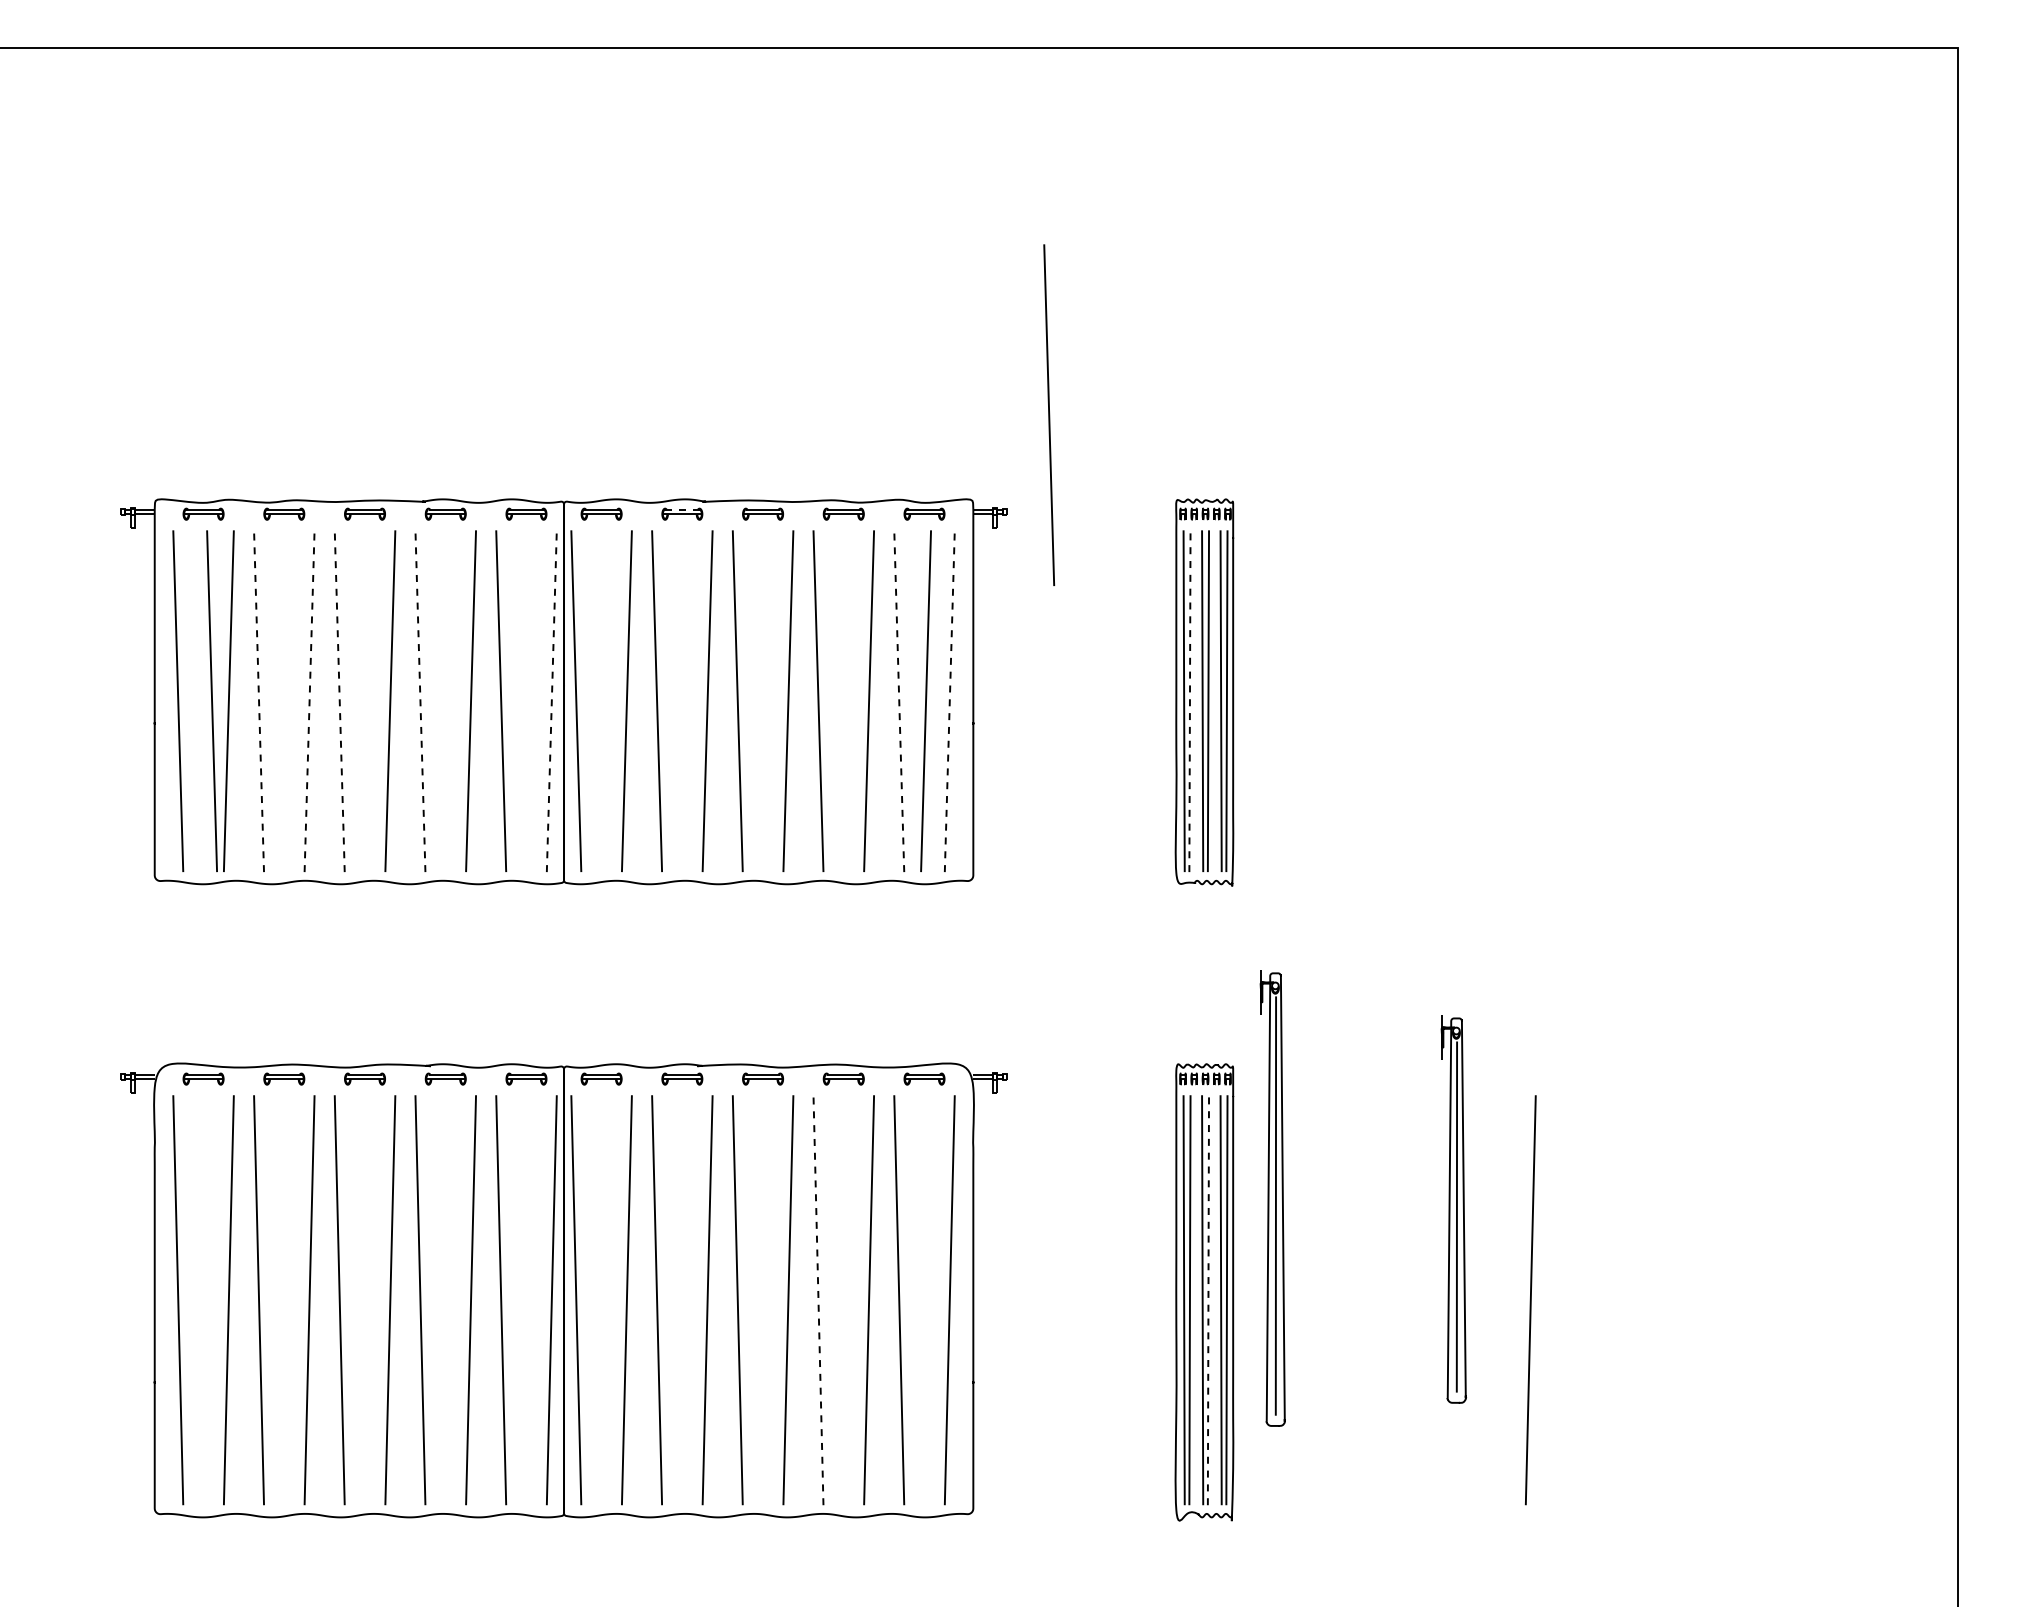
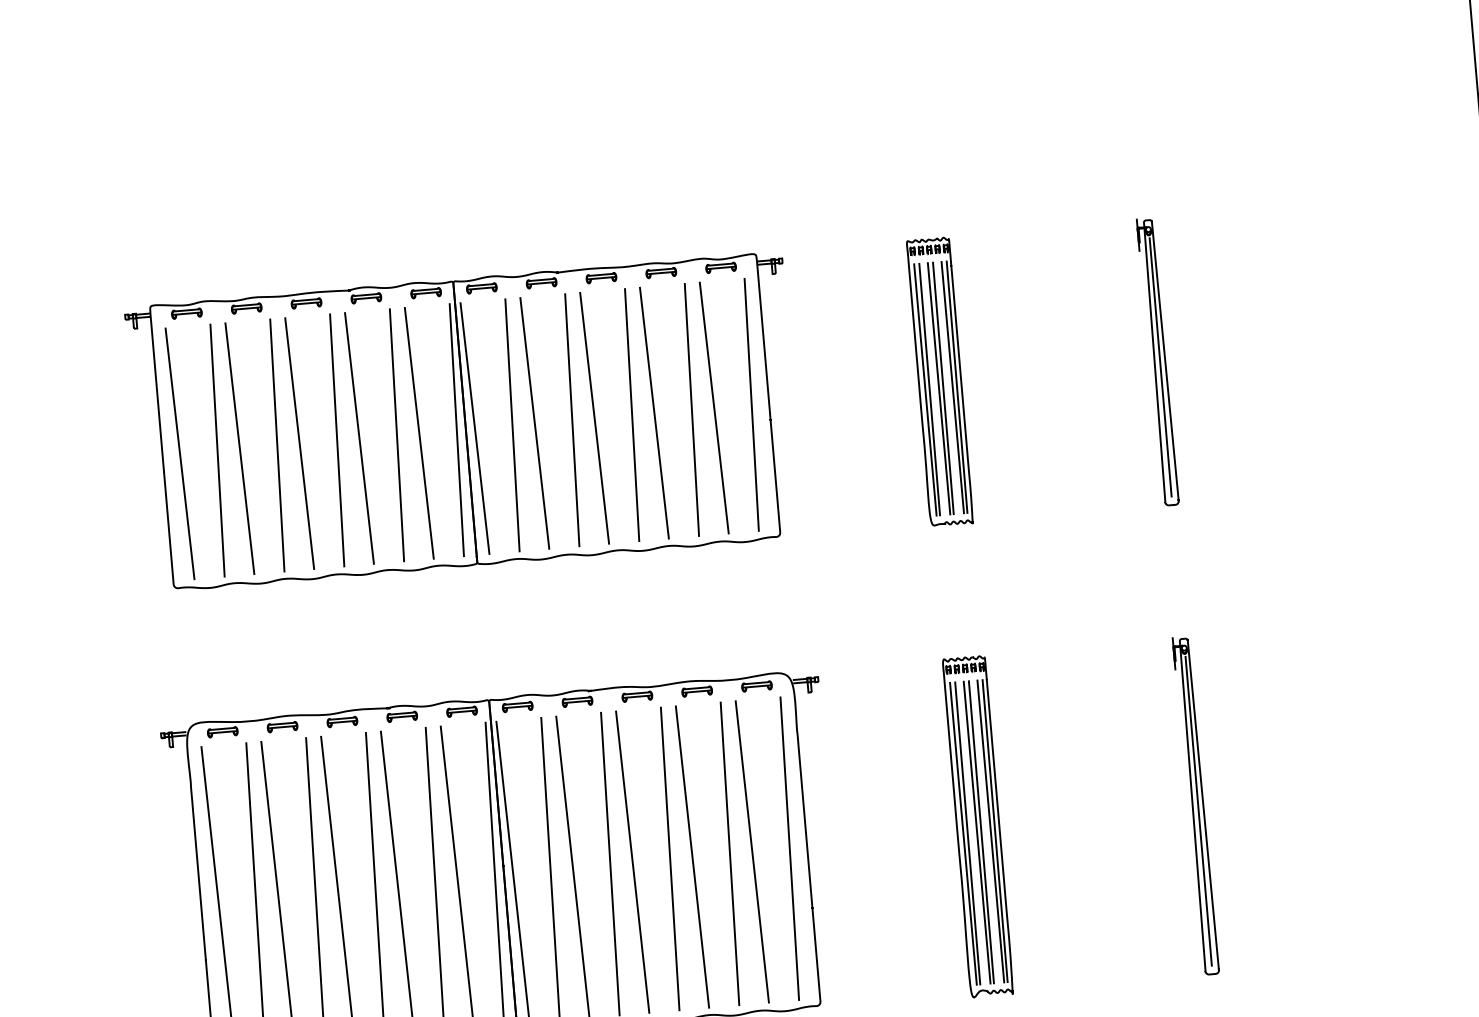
line: (1049, 414) -> (807, 186), removed
line: (681, 509) -> (540, 279), dashed -> solid
line: (211, 700) -> (204, 451), removed
line: (925, 700) -> (733, 405), removed
line: (259, 701) -> (240, 448), dashed -> solid
line: (309, 701) -> (277, 445), dashed -> solid
line: (339, 701) -> (299, 443), dashed -> solid
line: (420, 701) -> (359, 438), dashed -> solid
line: (551, 701) -> (456, 430), dashed -> solid
line: (899, 701) -> (714, 408), dashed -> solid
line: (949, 701) -> (751, 405), dashed -> solid
line: (1189, 701) -> (929, 389), dashed -> solid
part: (1272, 1198) -> (1195, 805), moved
part: (1453, 1209) -> (1157, 362), moved
line: (818, 1299) -> (692, 856), dashed -> solid
line: (1208, 1300) -> (981, 832), dashed -> solid
line: (1530, 1300) -> (1220, 812), removed

